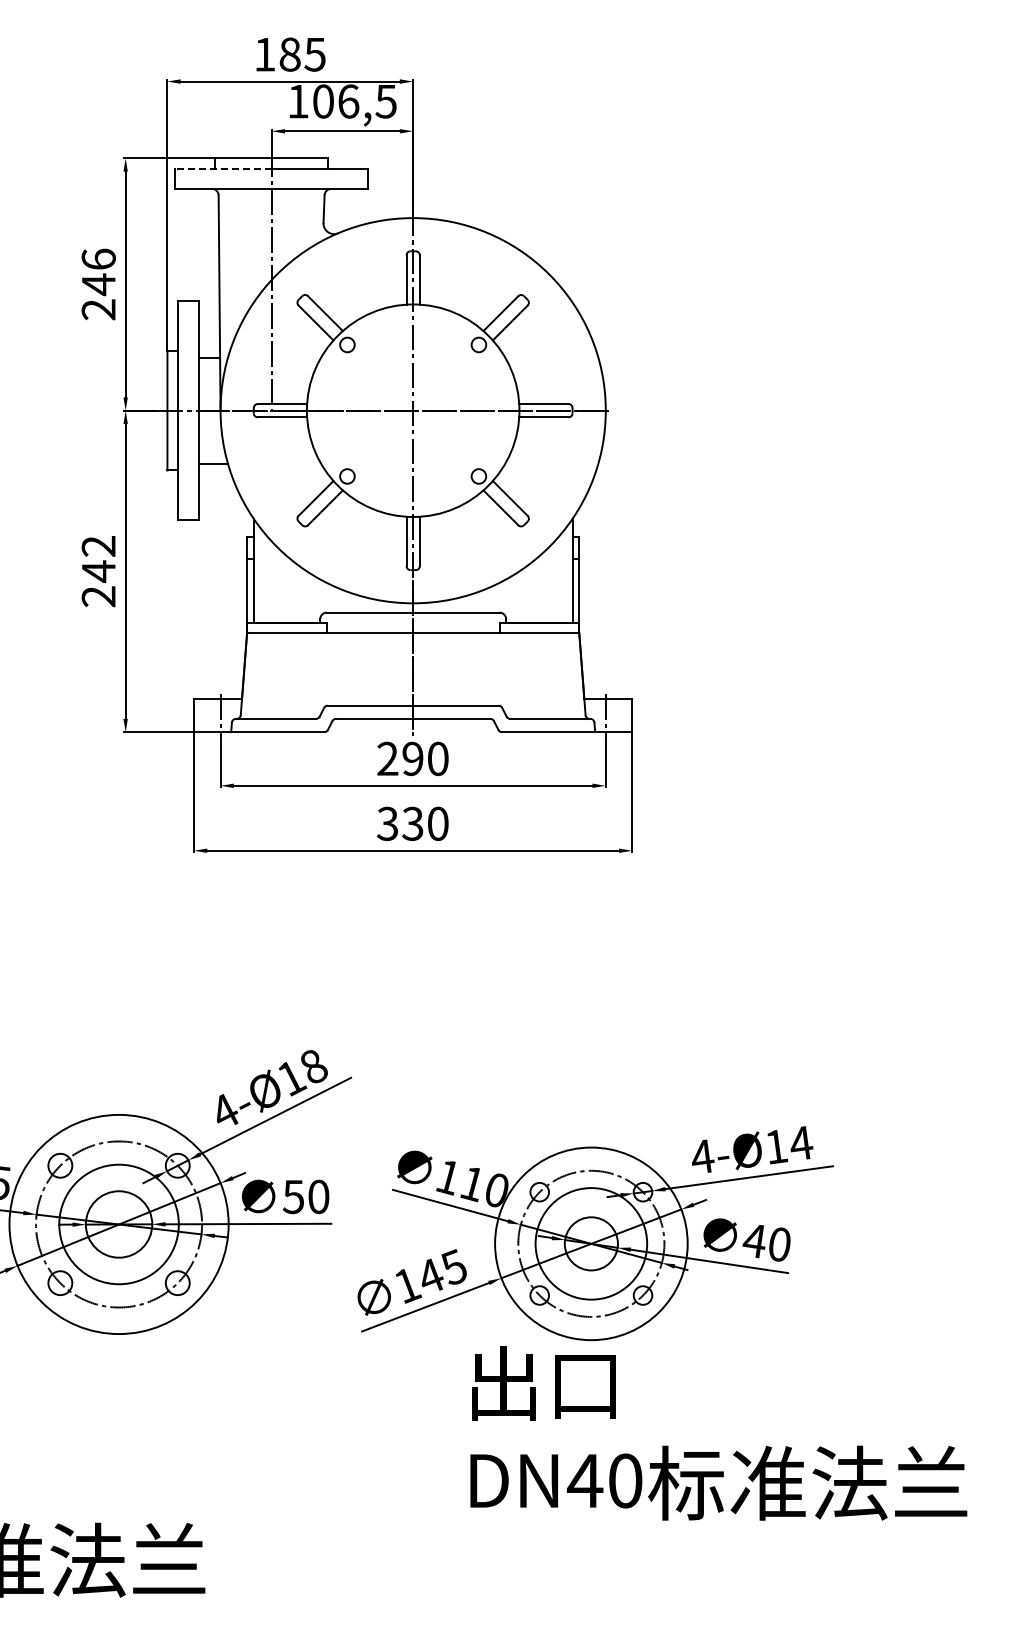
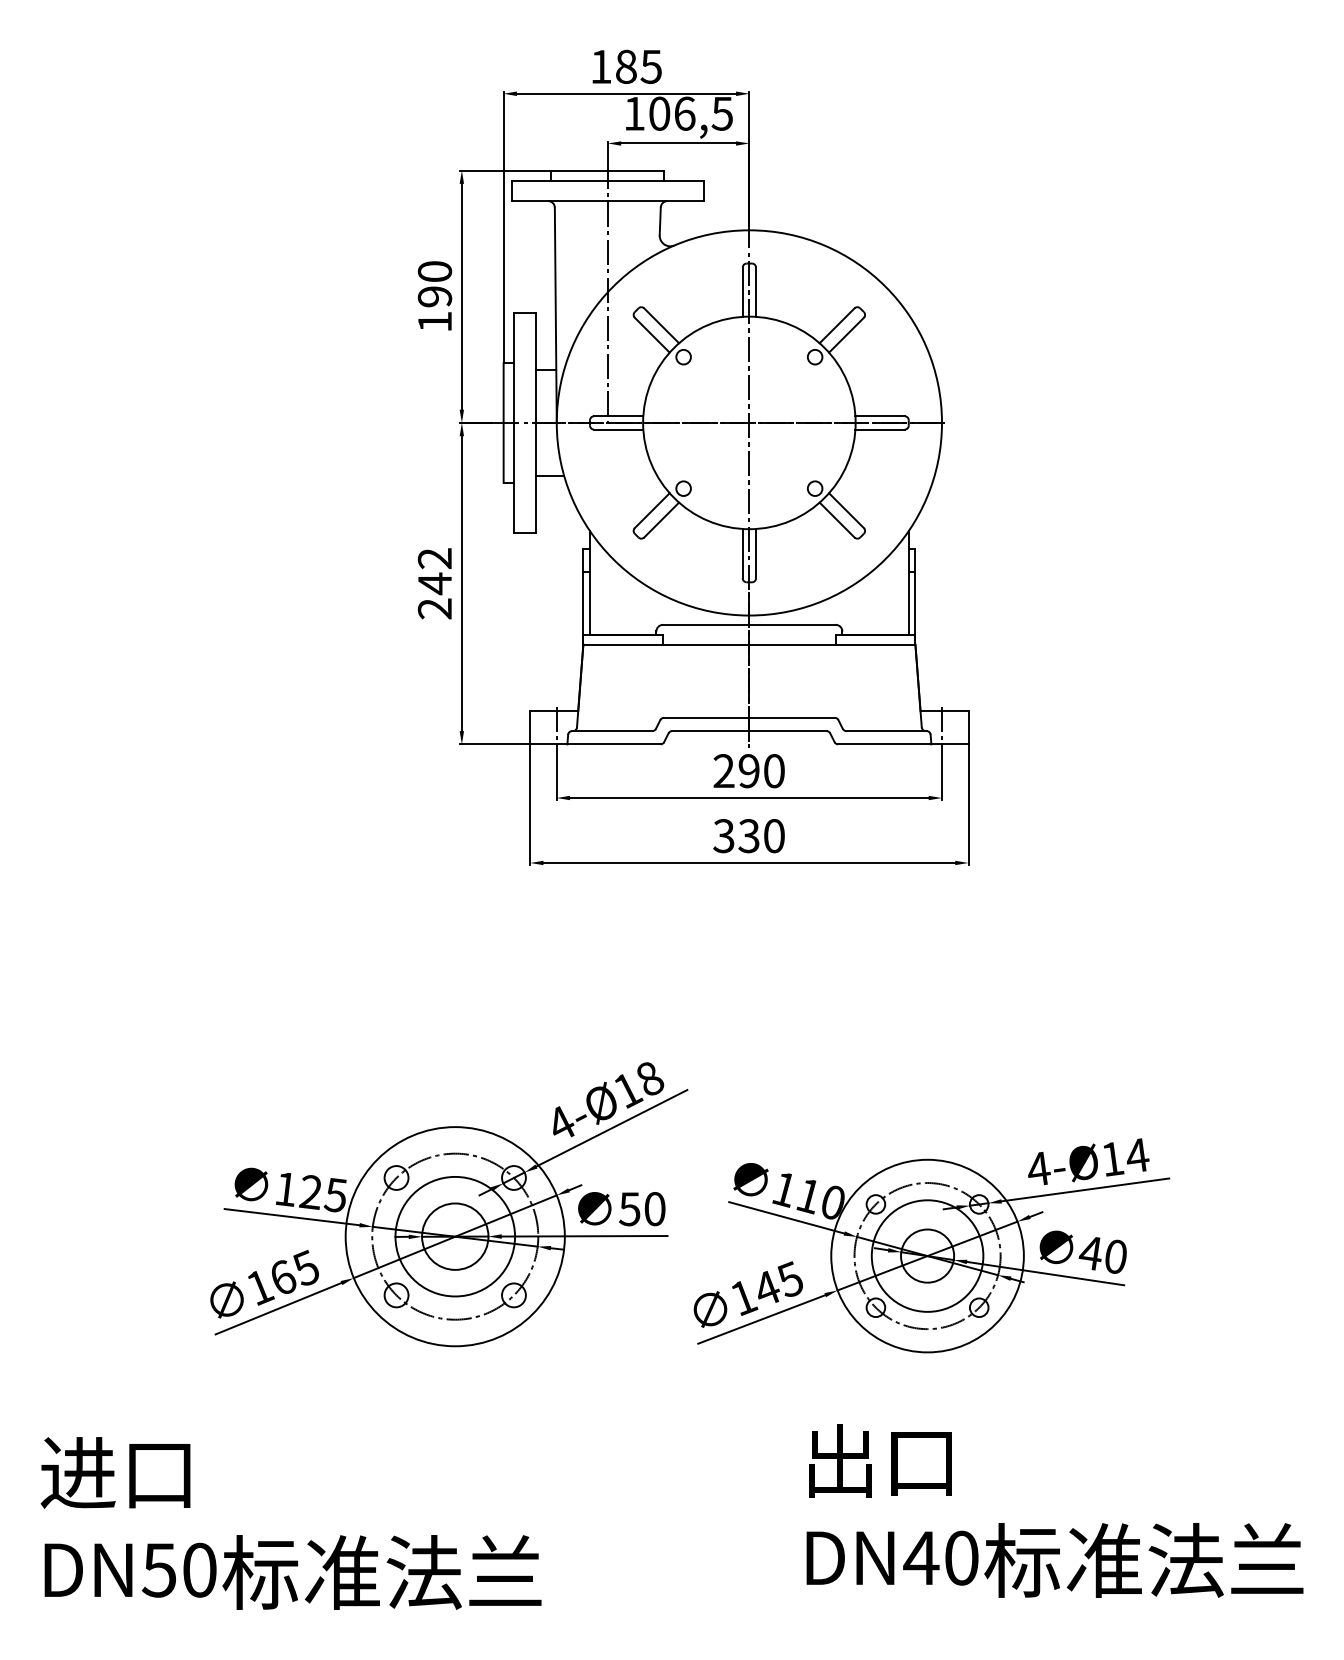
line: (223, 169) -> (559, 181), dashed -> solid
text: (98, 284) -> (434, 296), 246 -> 190
text: (718, 1433) -> (1054, 1510), moved

